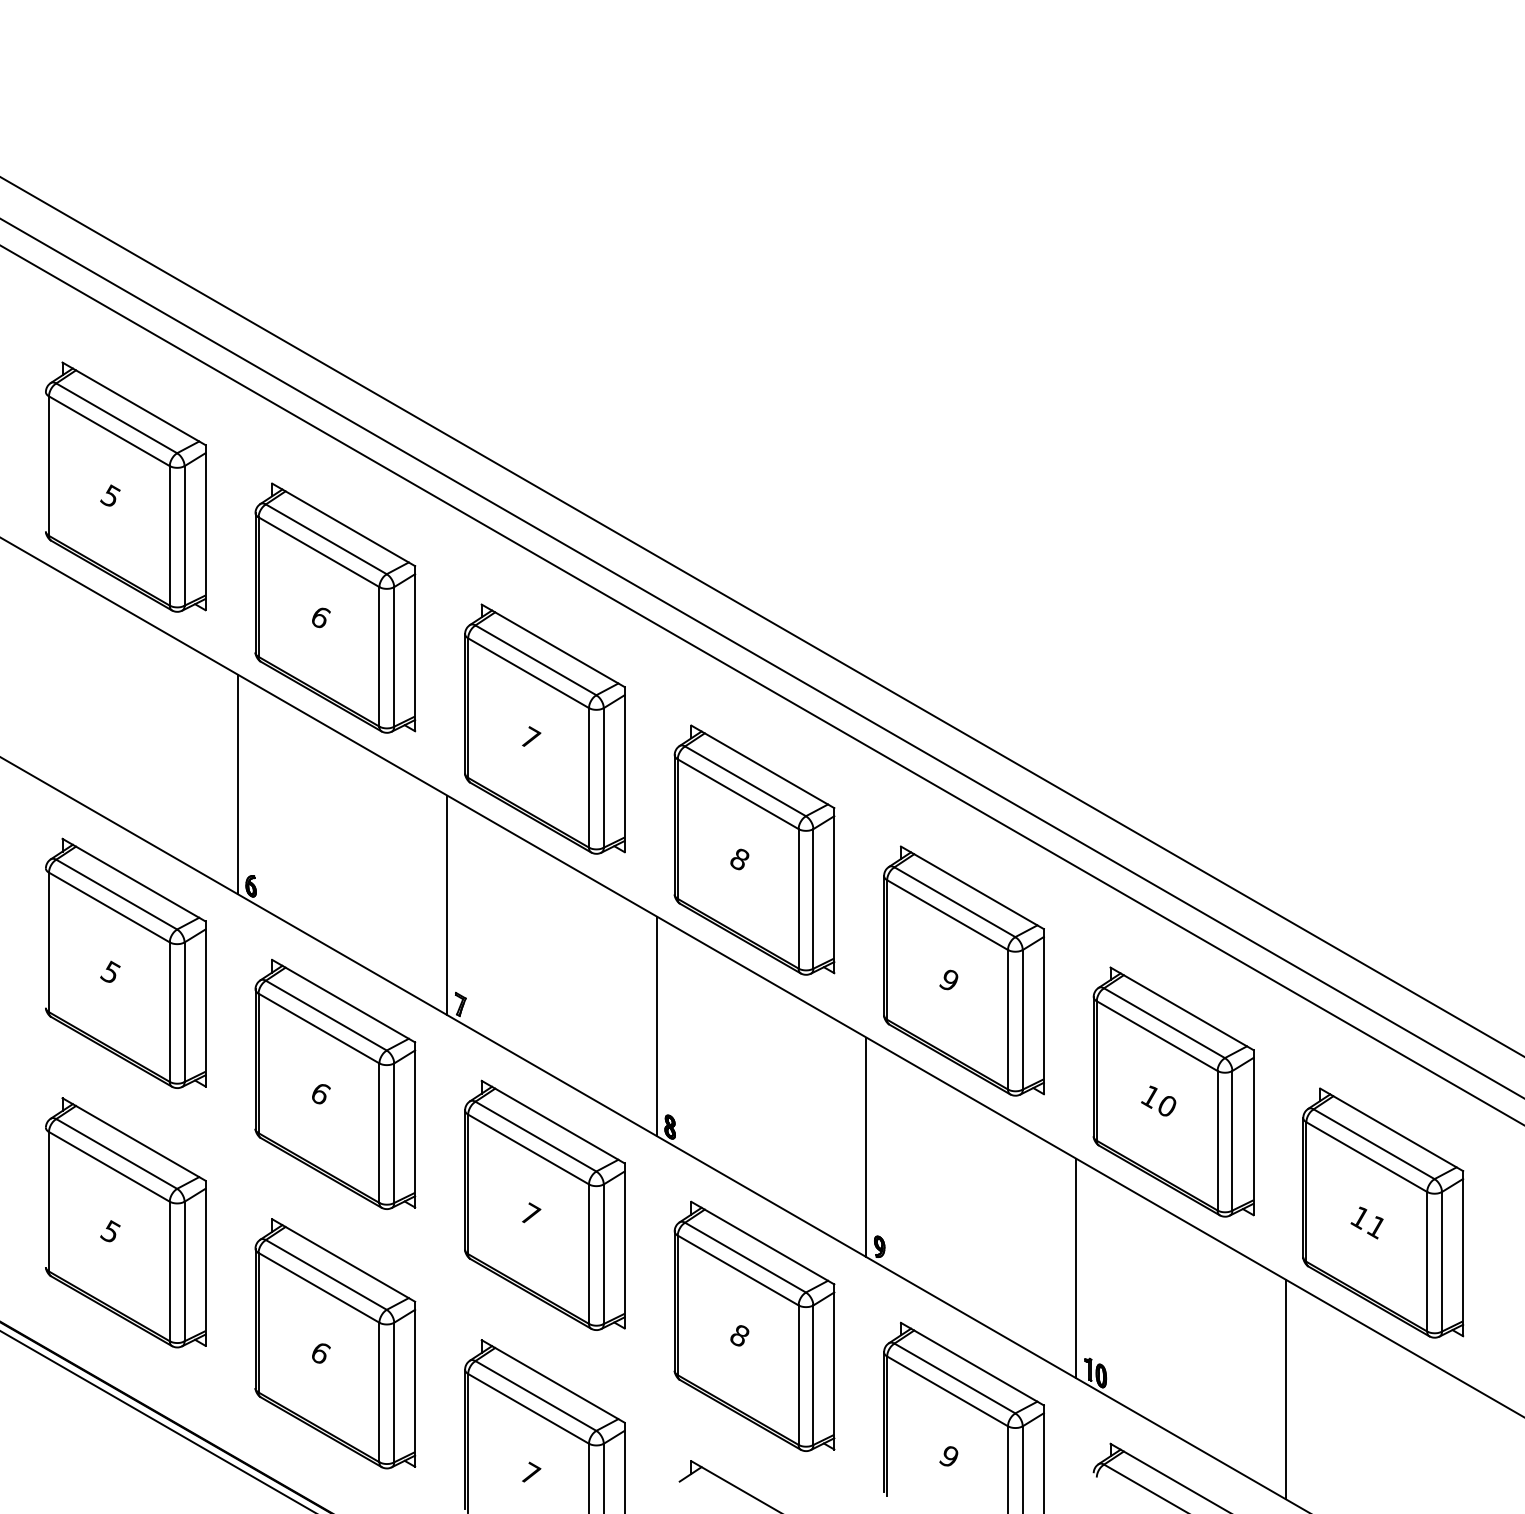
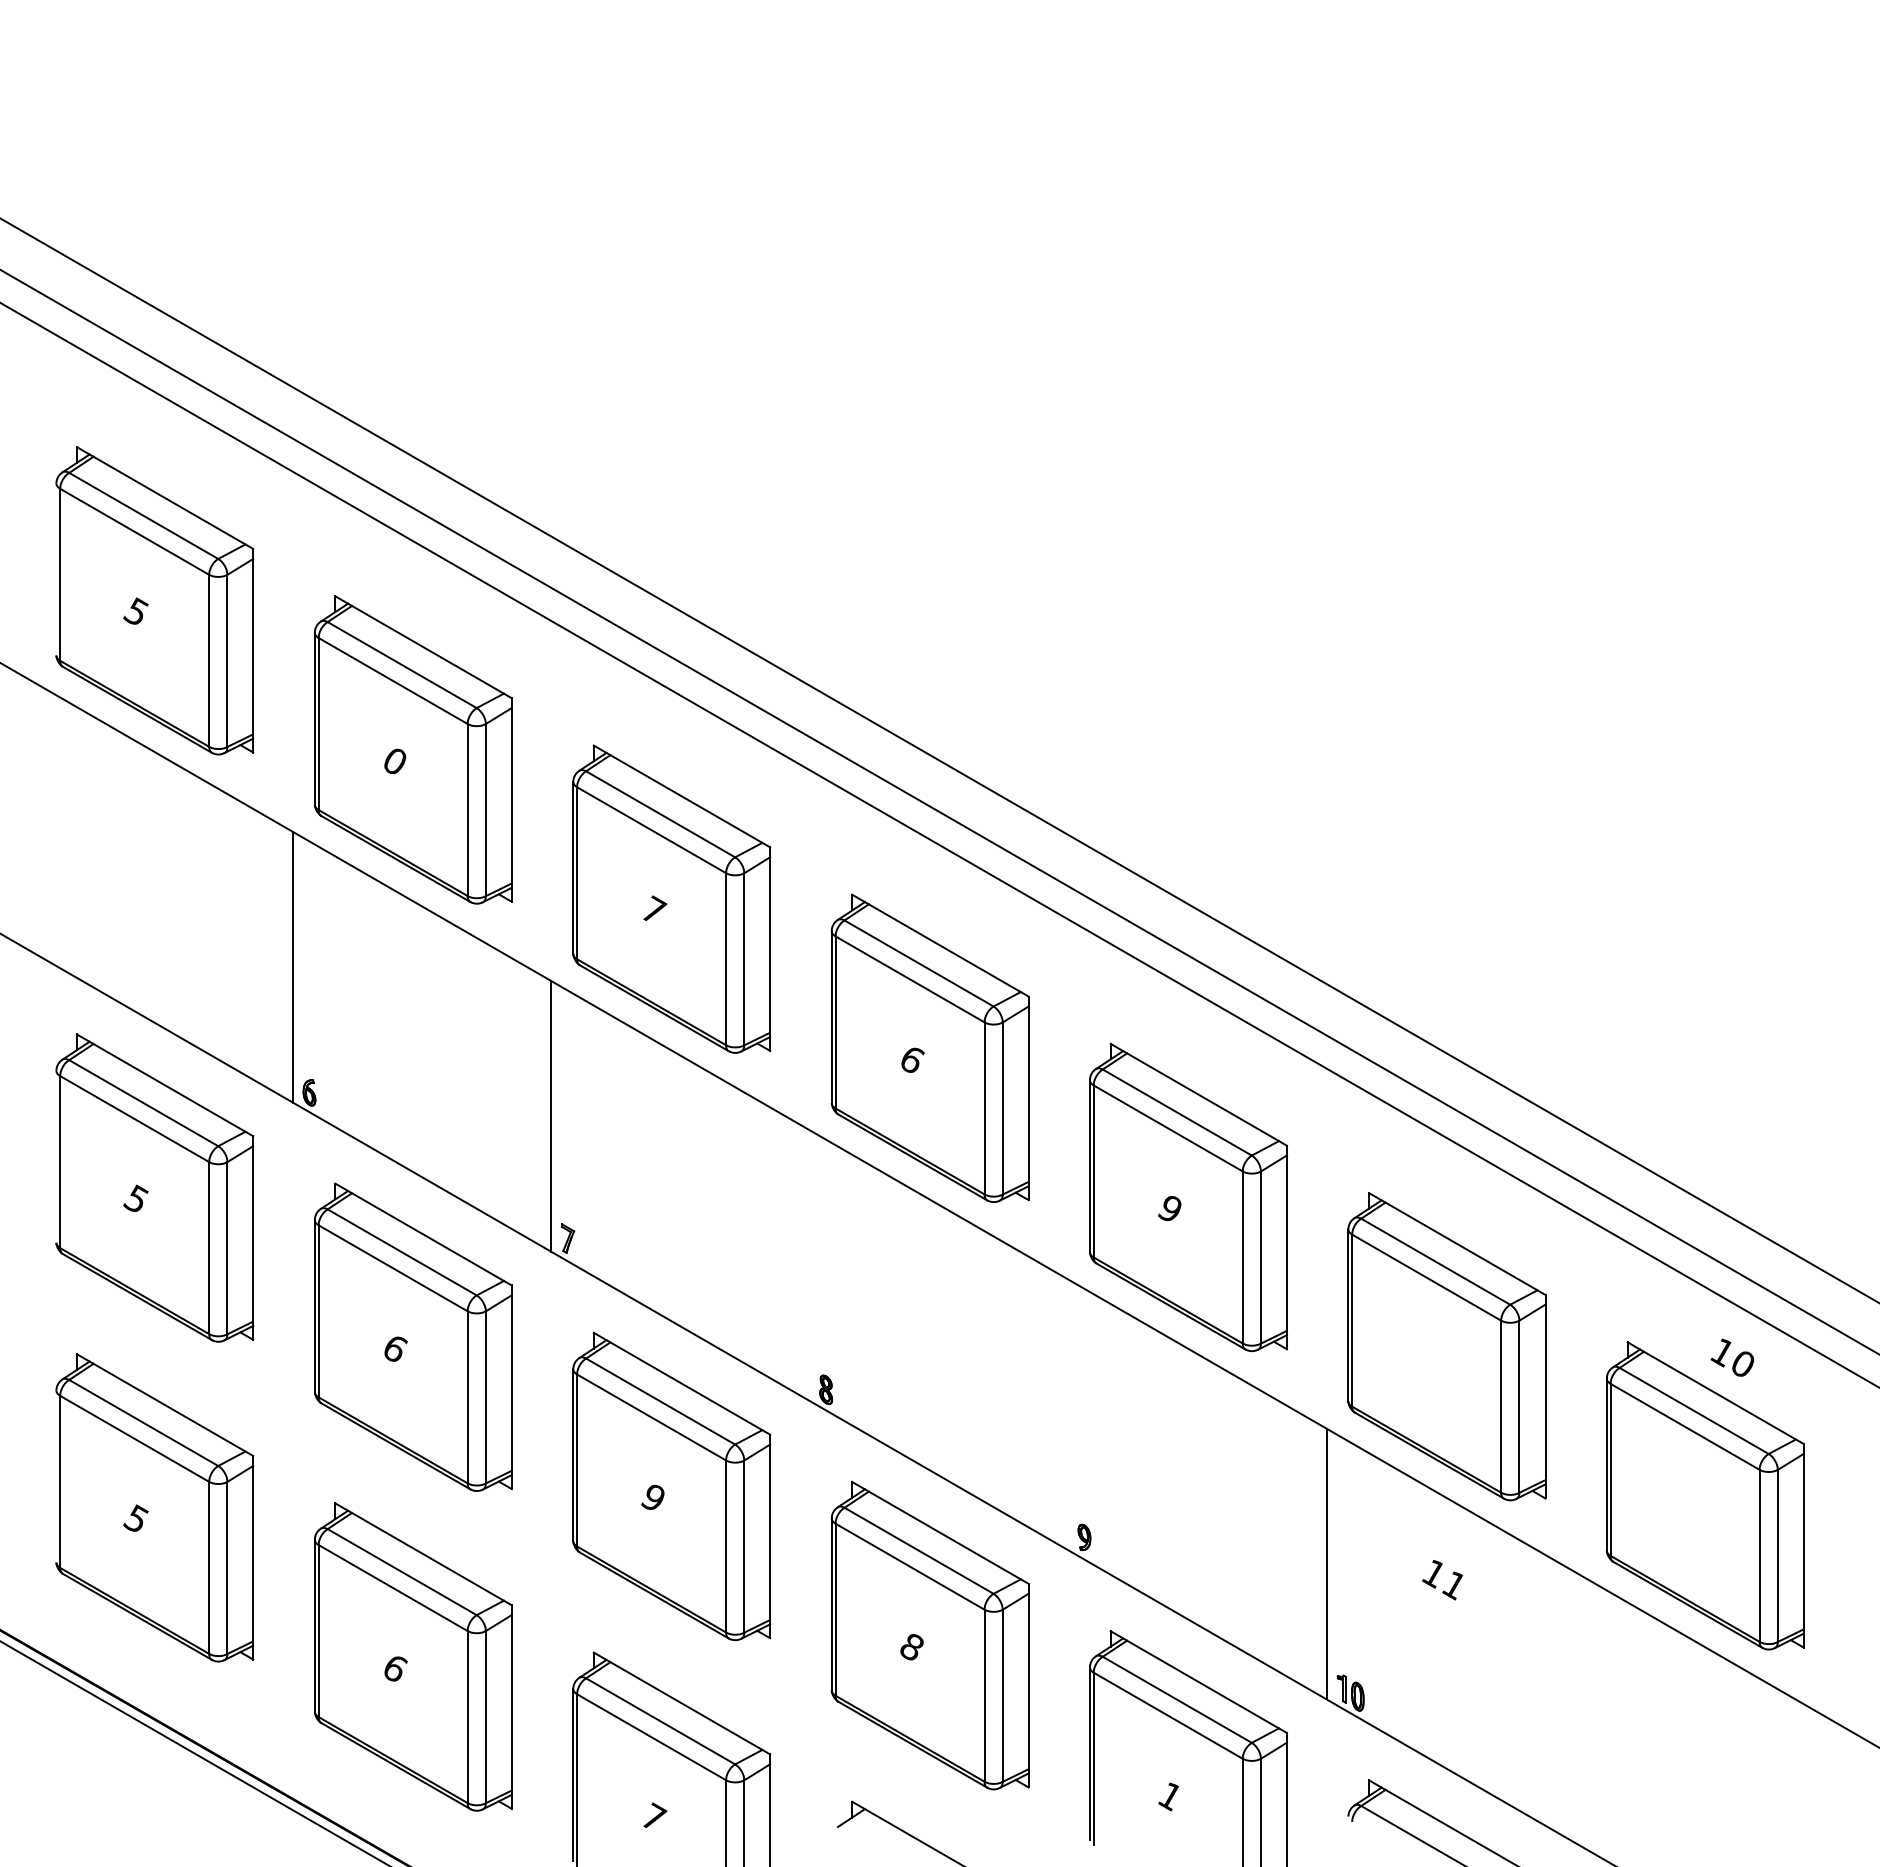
text: (320, 617) -> (395, 761), 6 -> 0
text: (740, 859) -> (912, 1059), 8 -> 6
line: (656, 1026) -> (809, 1265), removed
text: (1158, 1100) -> (1732, 1357), moved
line: (866, 1147) -> (1068, 1414), removed
text: (530, 1212) -> (654, 1495), 7 -> 9
text: (1367, 1223) -> (1442, 1580), moved
line: (1285, 1388) -> (1584, 1712), removed
text: (948, 1456) -> (1169, 1796), 9 -> 1

